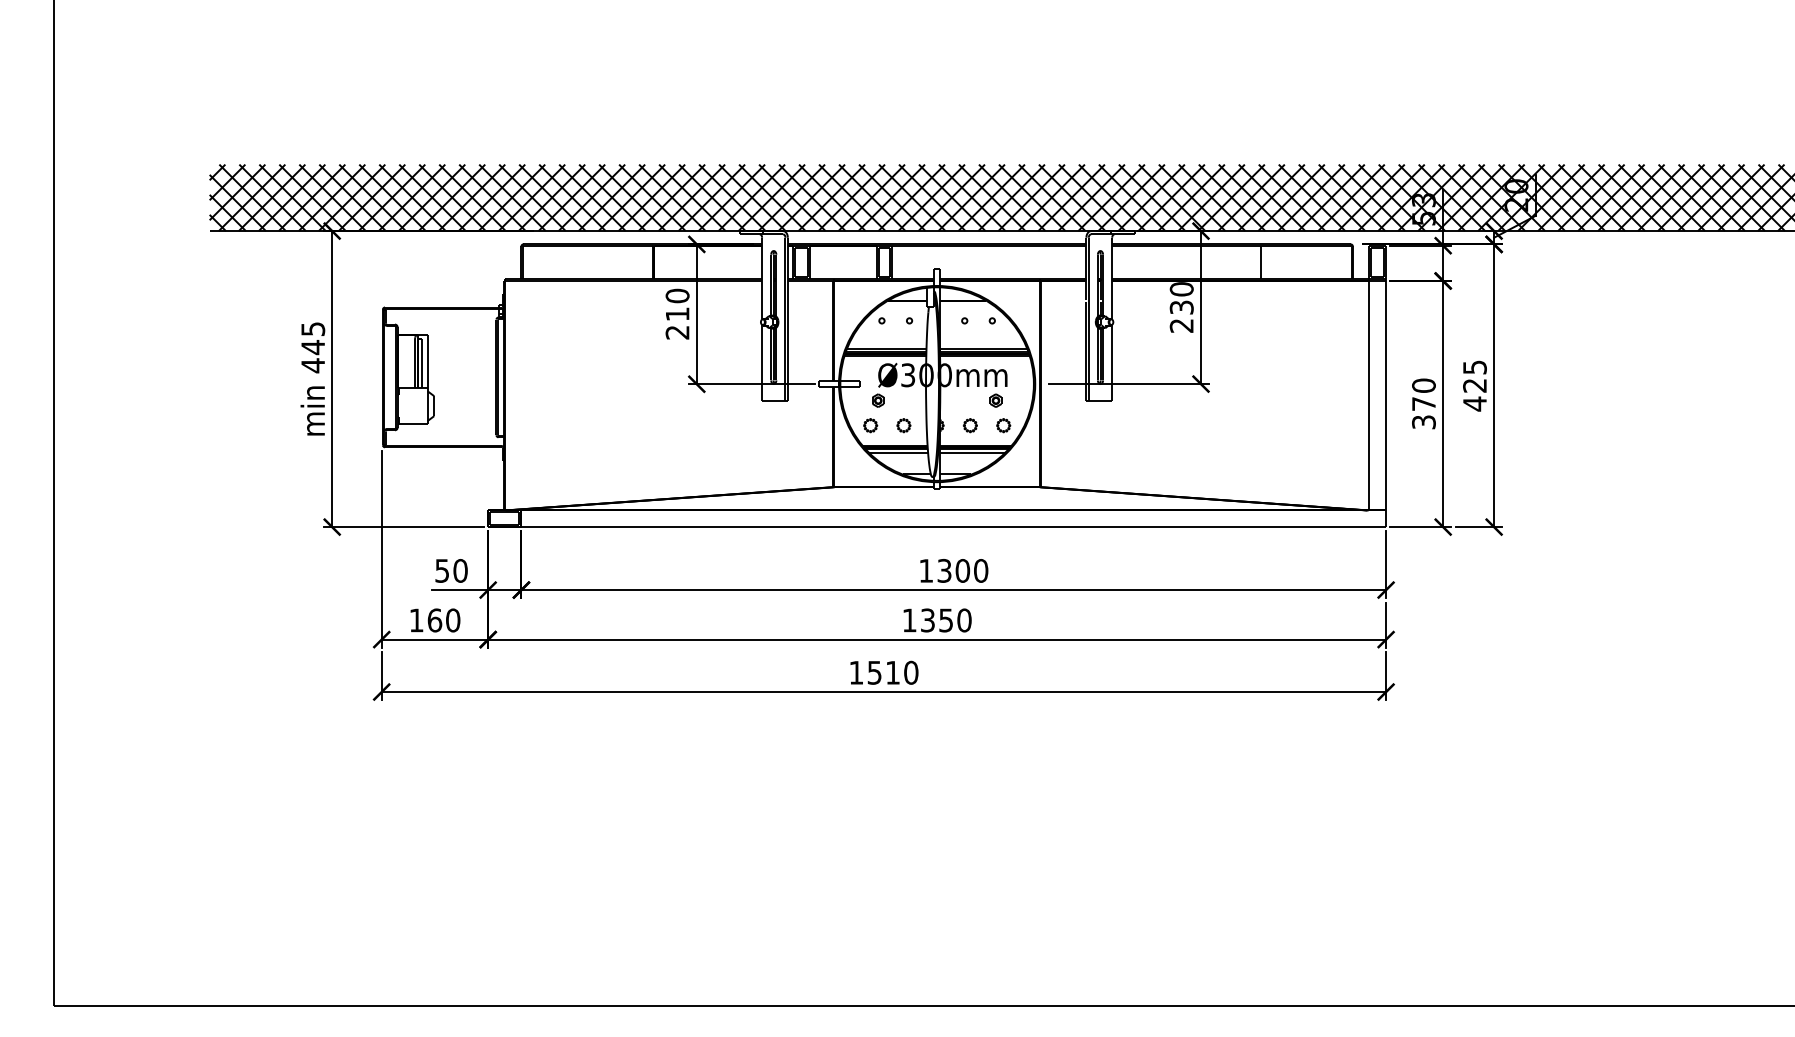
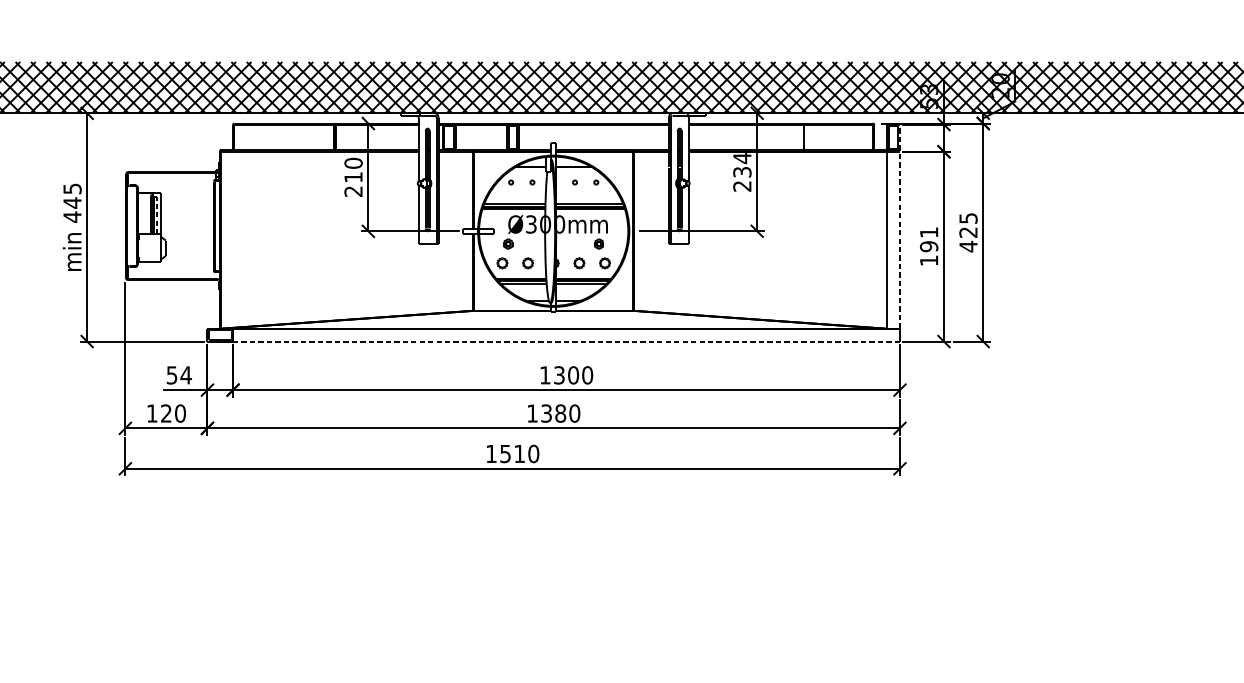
text: (1181, 289) -> (742, 158), 230 -> 234
line: (422, 363) -> (156, 215), solid -> dashed
line: (1386, 377) -> (900, 226), solid -> dashed
text: (1423, 403) -> (928, 246), 370 -> 191
line: (937, 527) -> (553, 341), solid -> dashed
text: (460, 570) -> (186, 375), 50 -> 54
text: (434, 620) -> (166, 413), 160 -> 120
text: (946, 620) -> (560, 413), 1350 -> 1380

